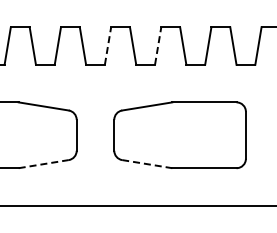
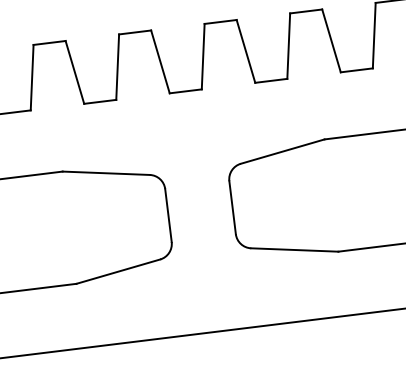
line: (108, 45) -> (203, 55), dashed -> solid
line: (158, 45) -> (289, 45), dashed -> solid
line: (44, 164) -> (119, 272), dashed -> solid
line: (147, 164) -> (295, 250), dashed -> solid

